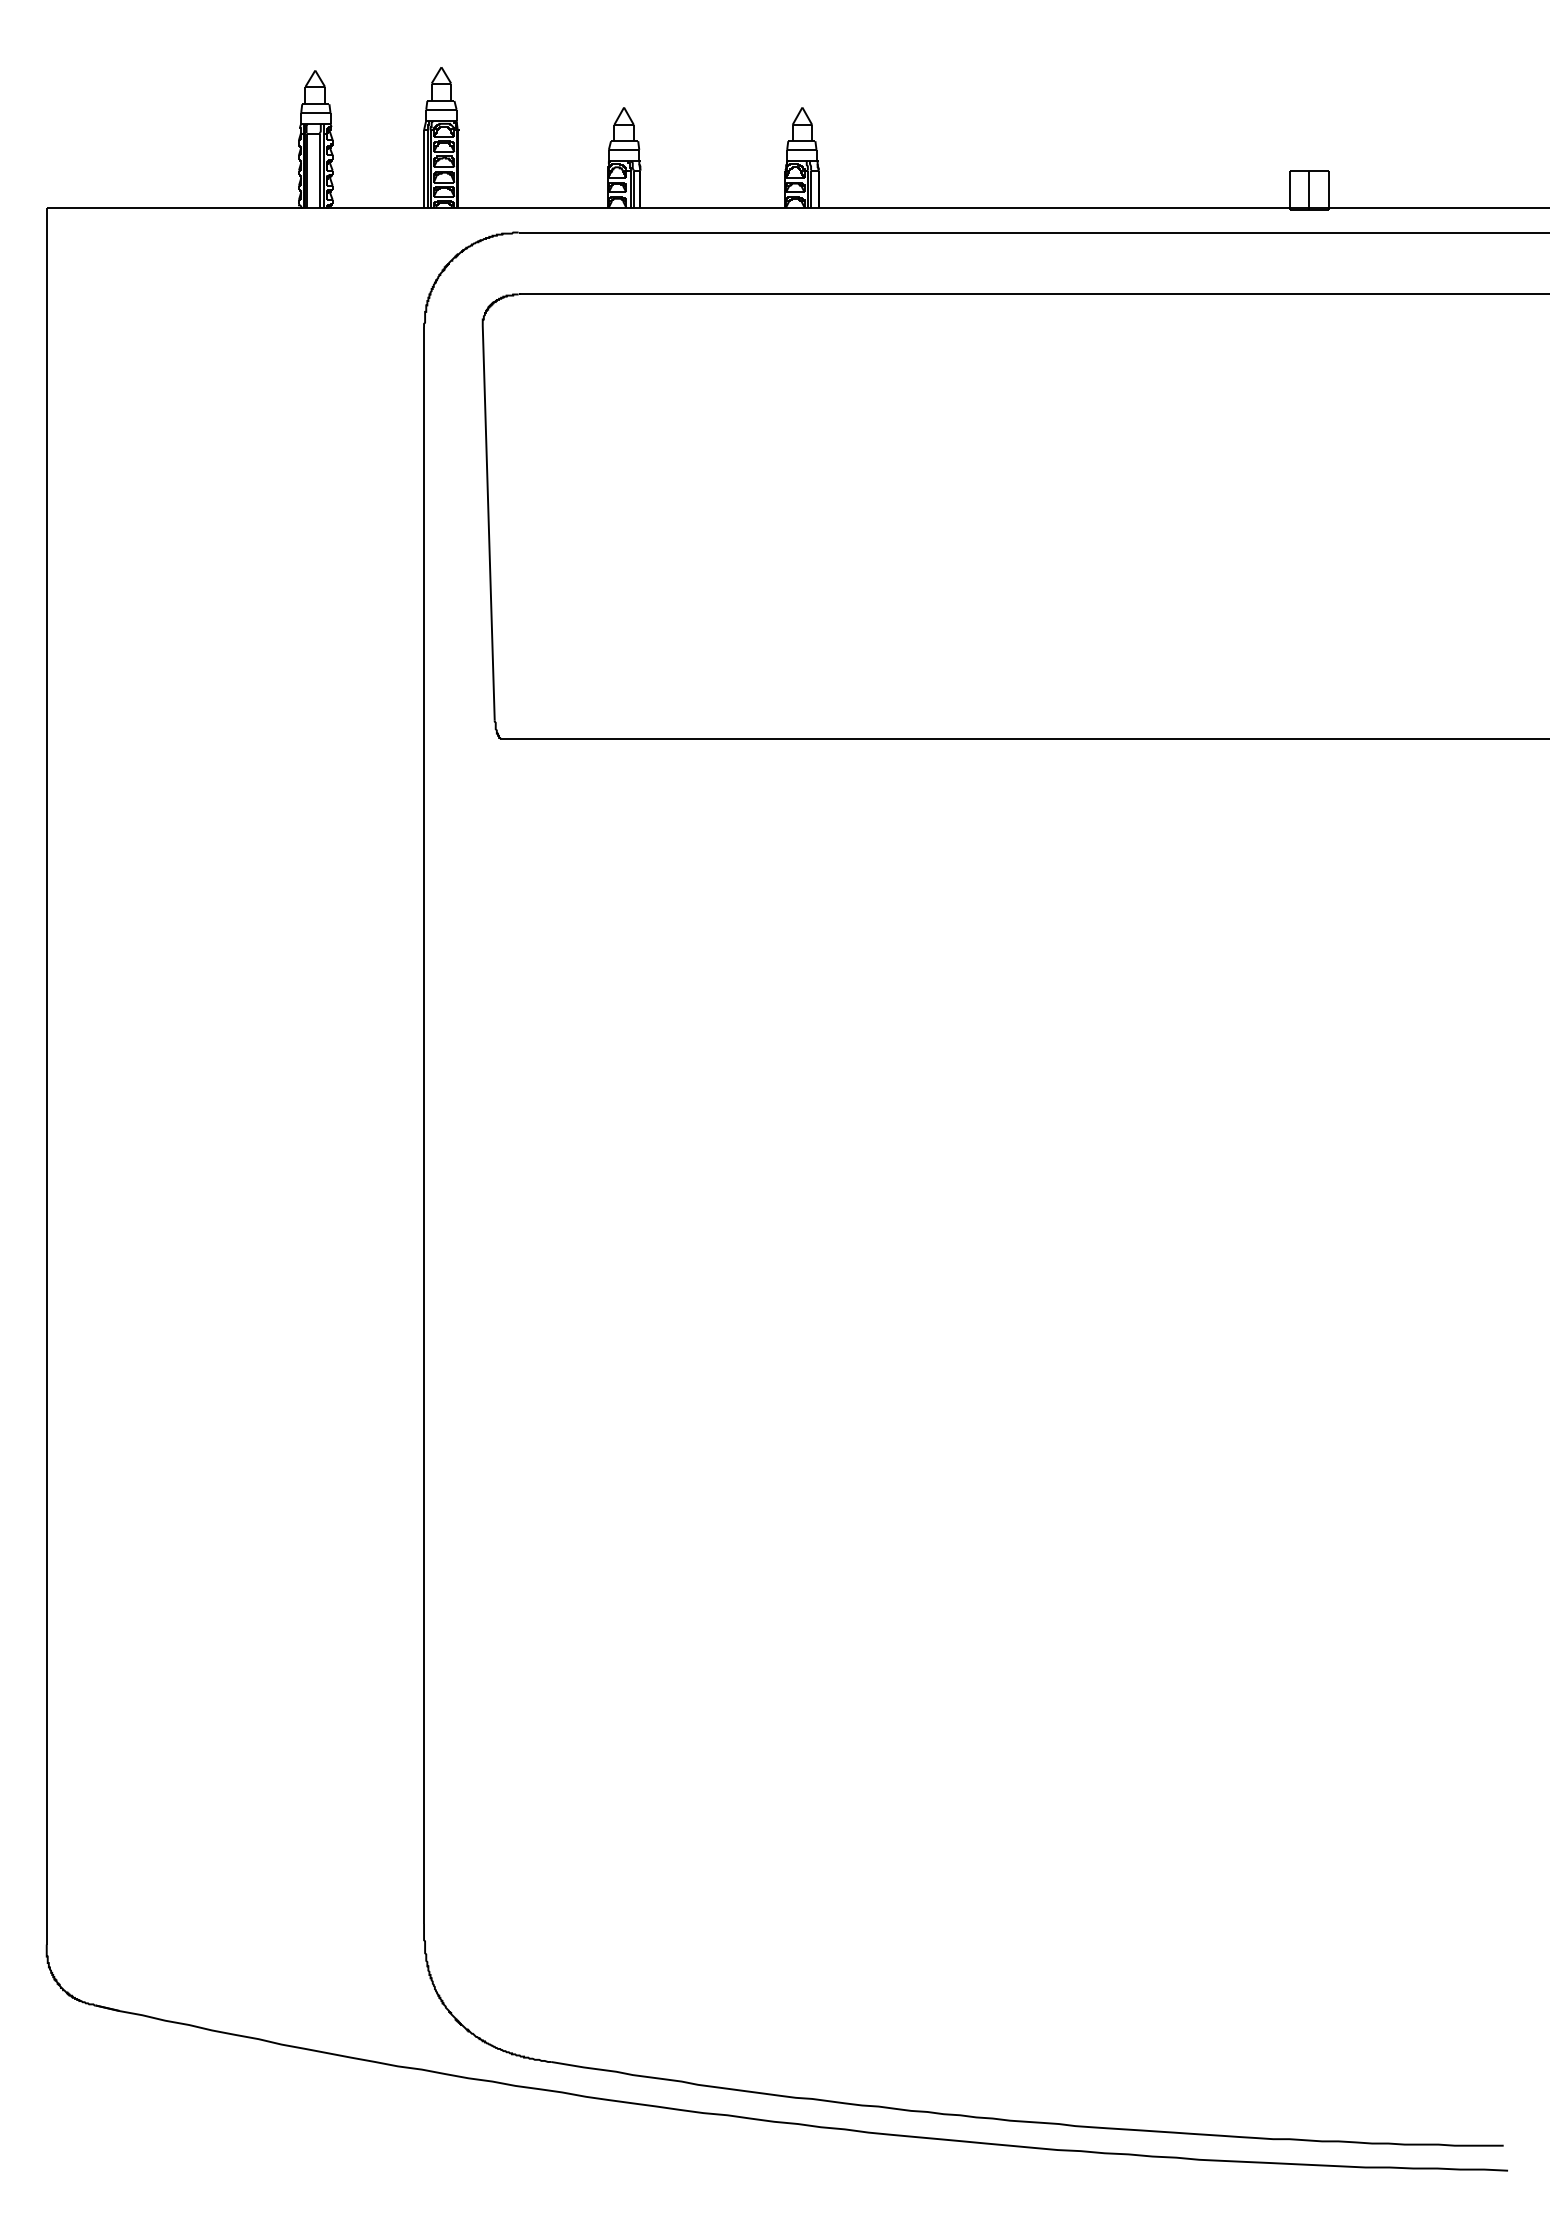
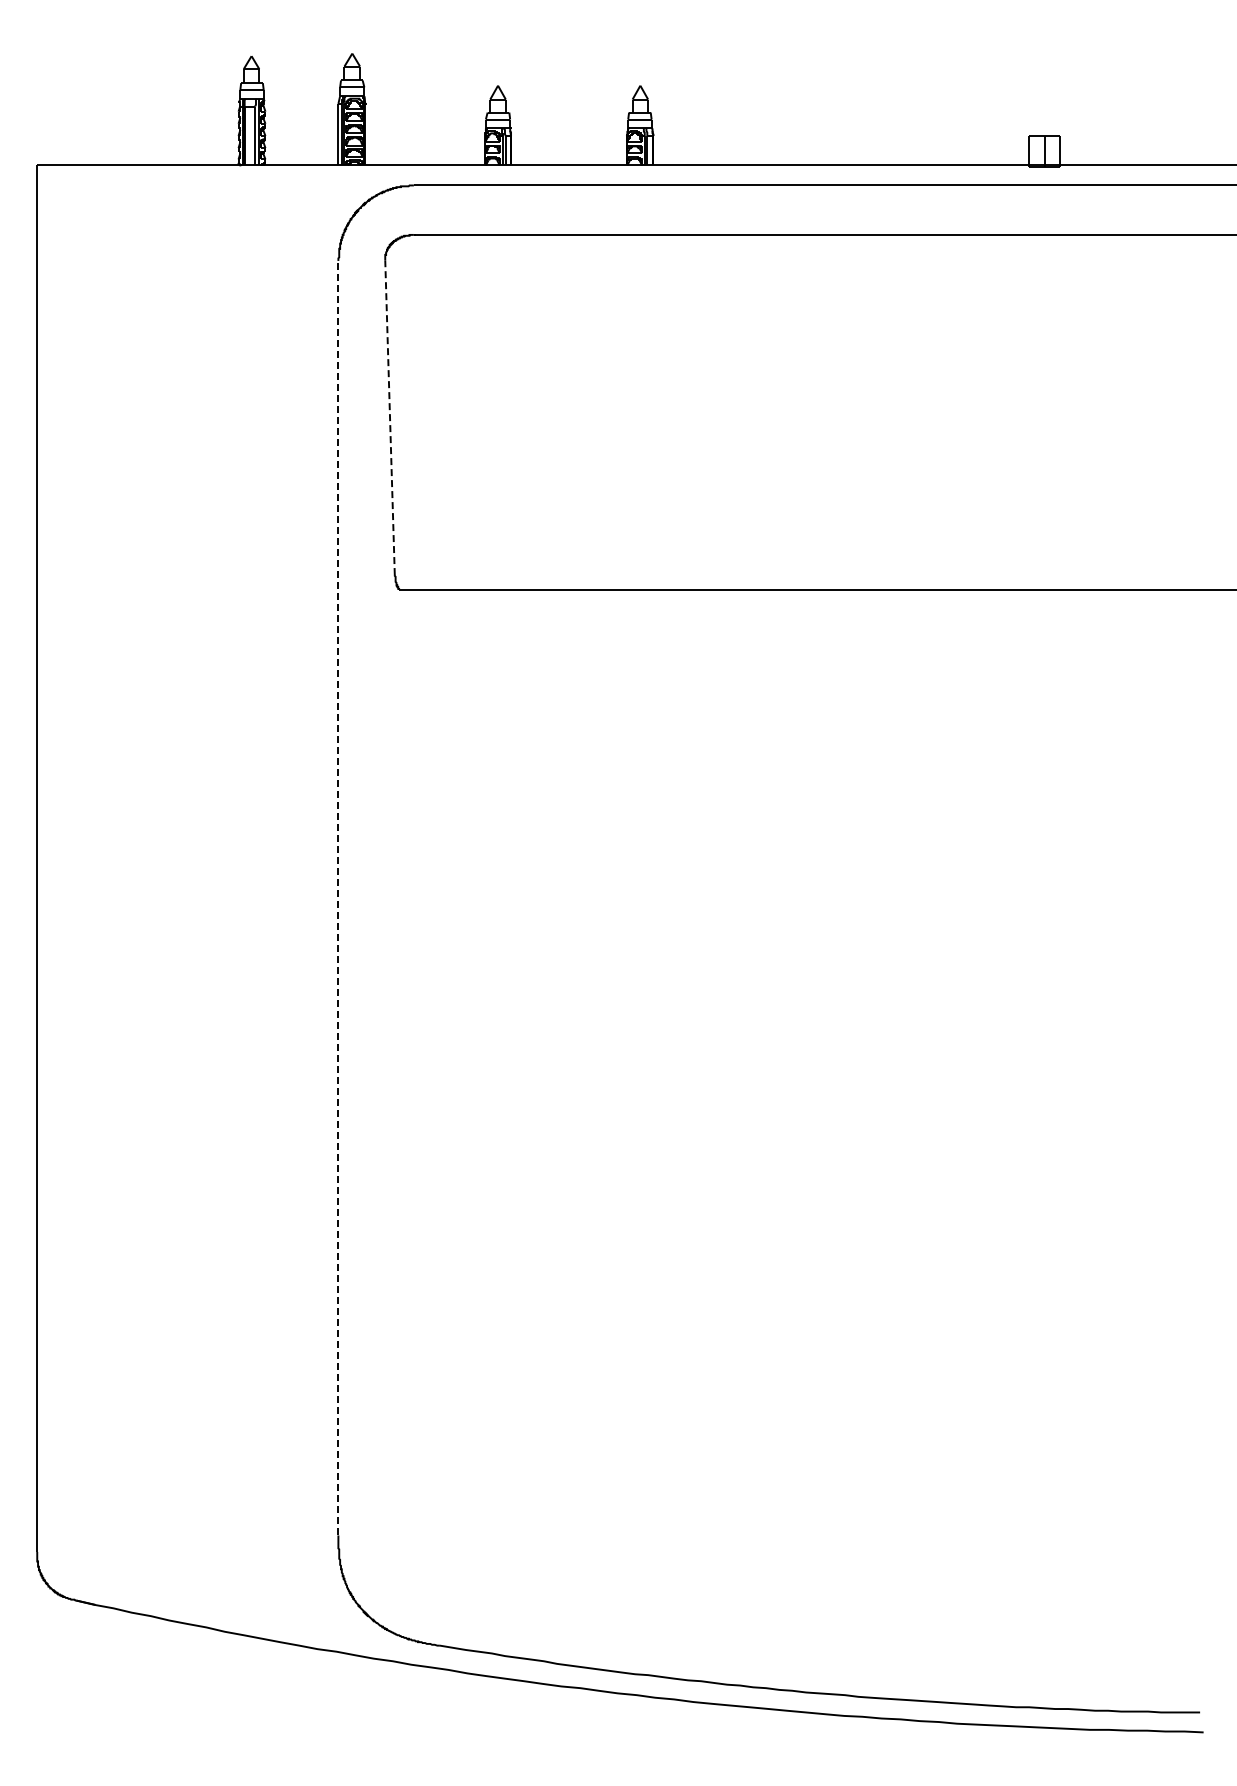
line: (489, 523) -> (390, 417), solid -> dashed
line: (424, 1124) -> (338, 897), solid -> dashed

